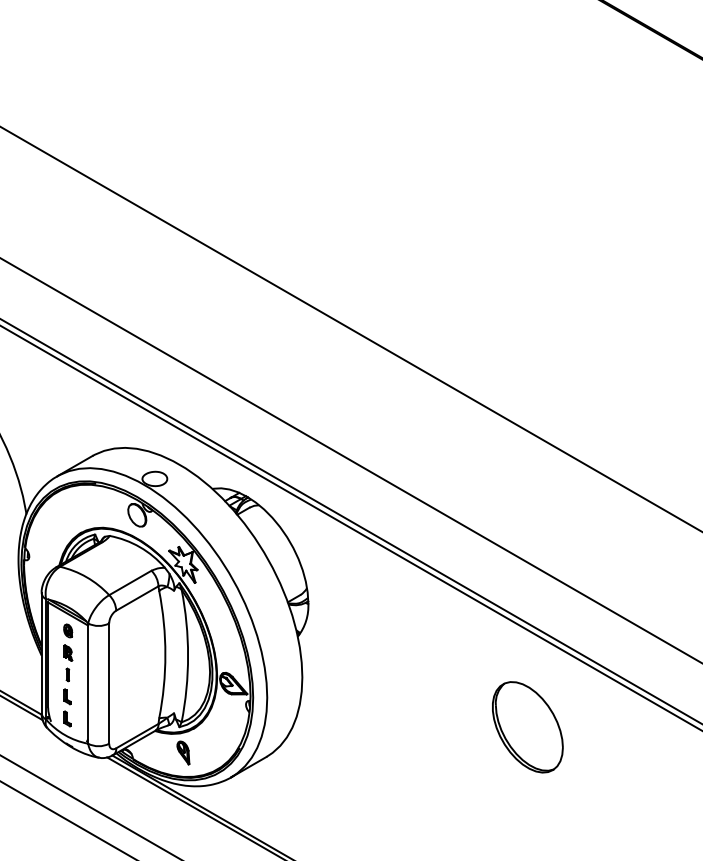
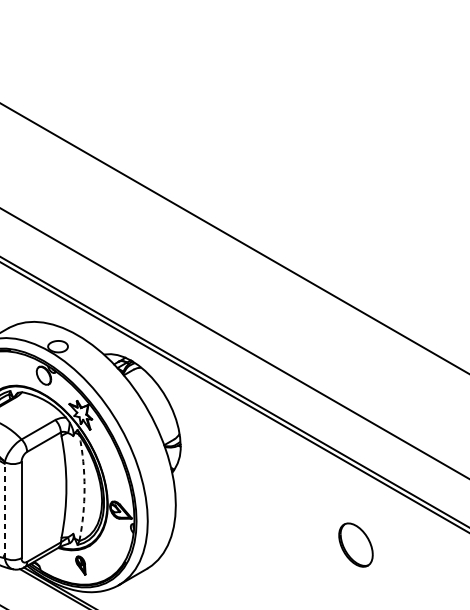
arc: (188, 655) -> (84, 487), solid -> dashed
line: (88, 683) -> (5, 510), solid -> dashed
part: (527, 727) -> (355, 545), size x0.6

